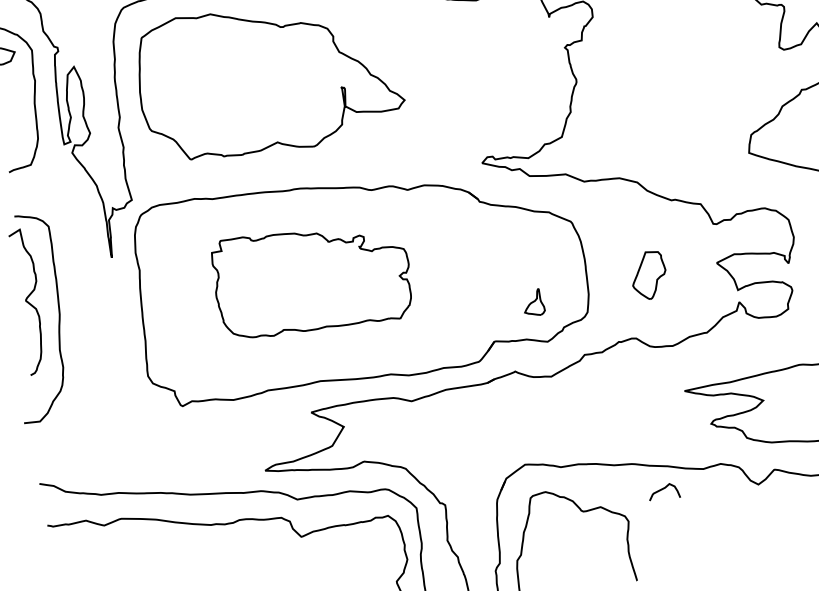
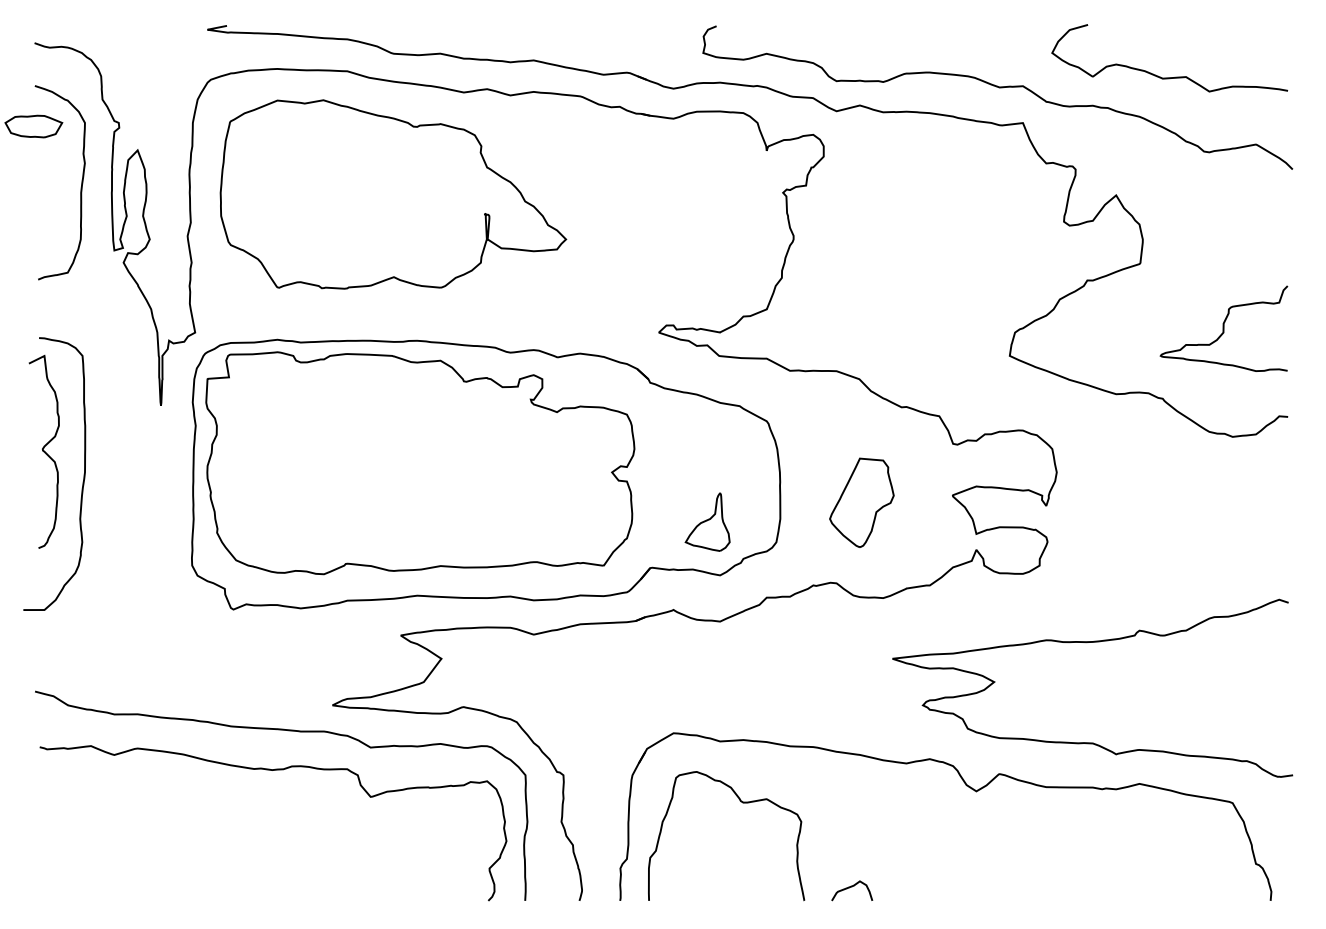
part: (648, 275) -> (861, 502), size x1.43
part: (312, 281) -> (420, 463), size x1.67
part: (533, 302) -> (707, 521), size x1.67
curve: (664, 489) -> (852, 887), moved

